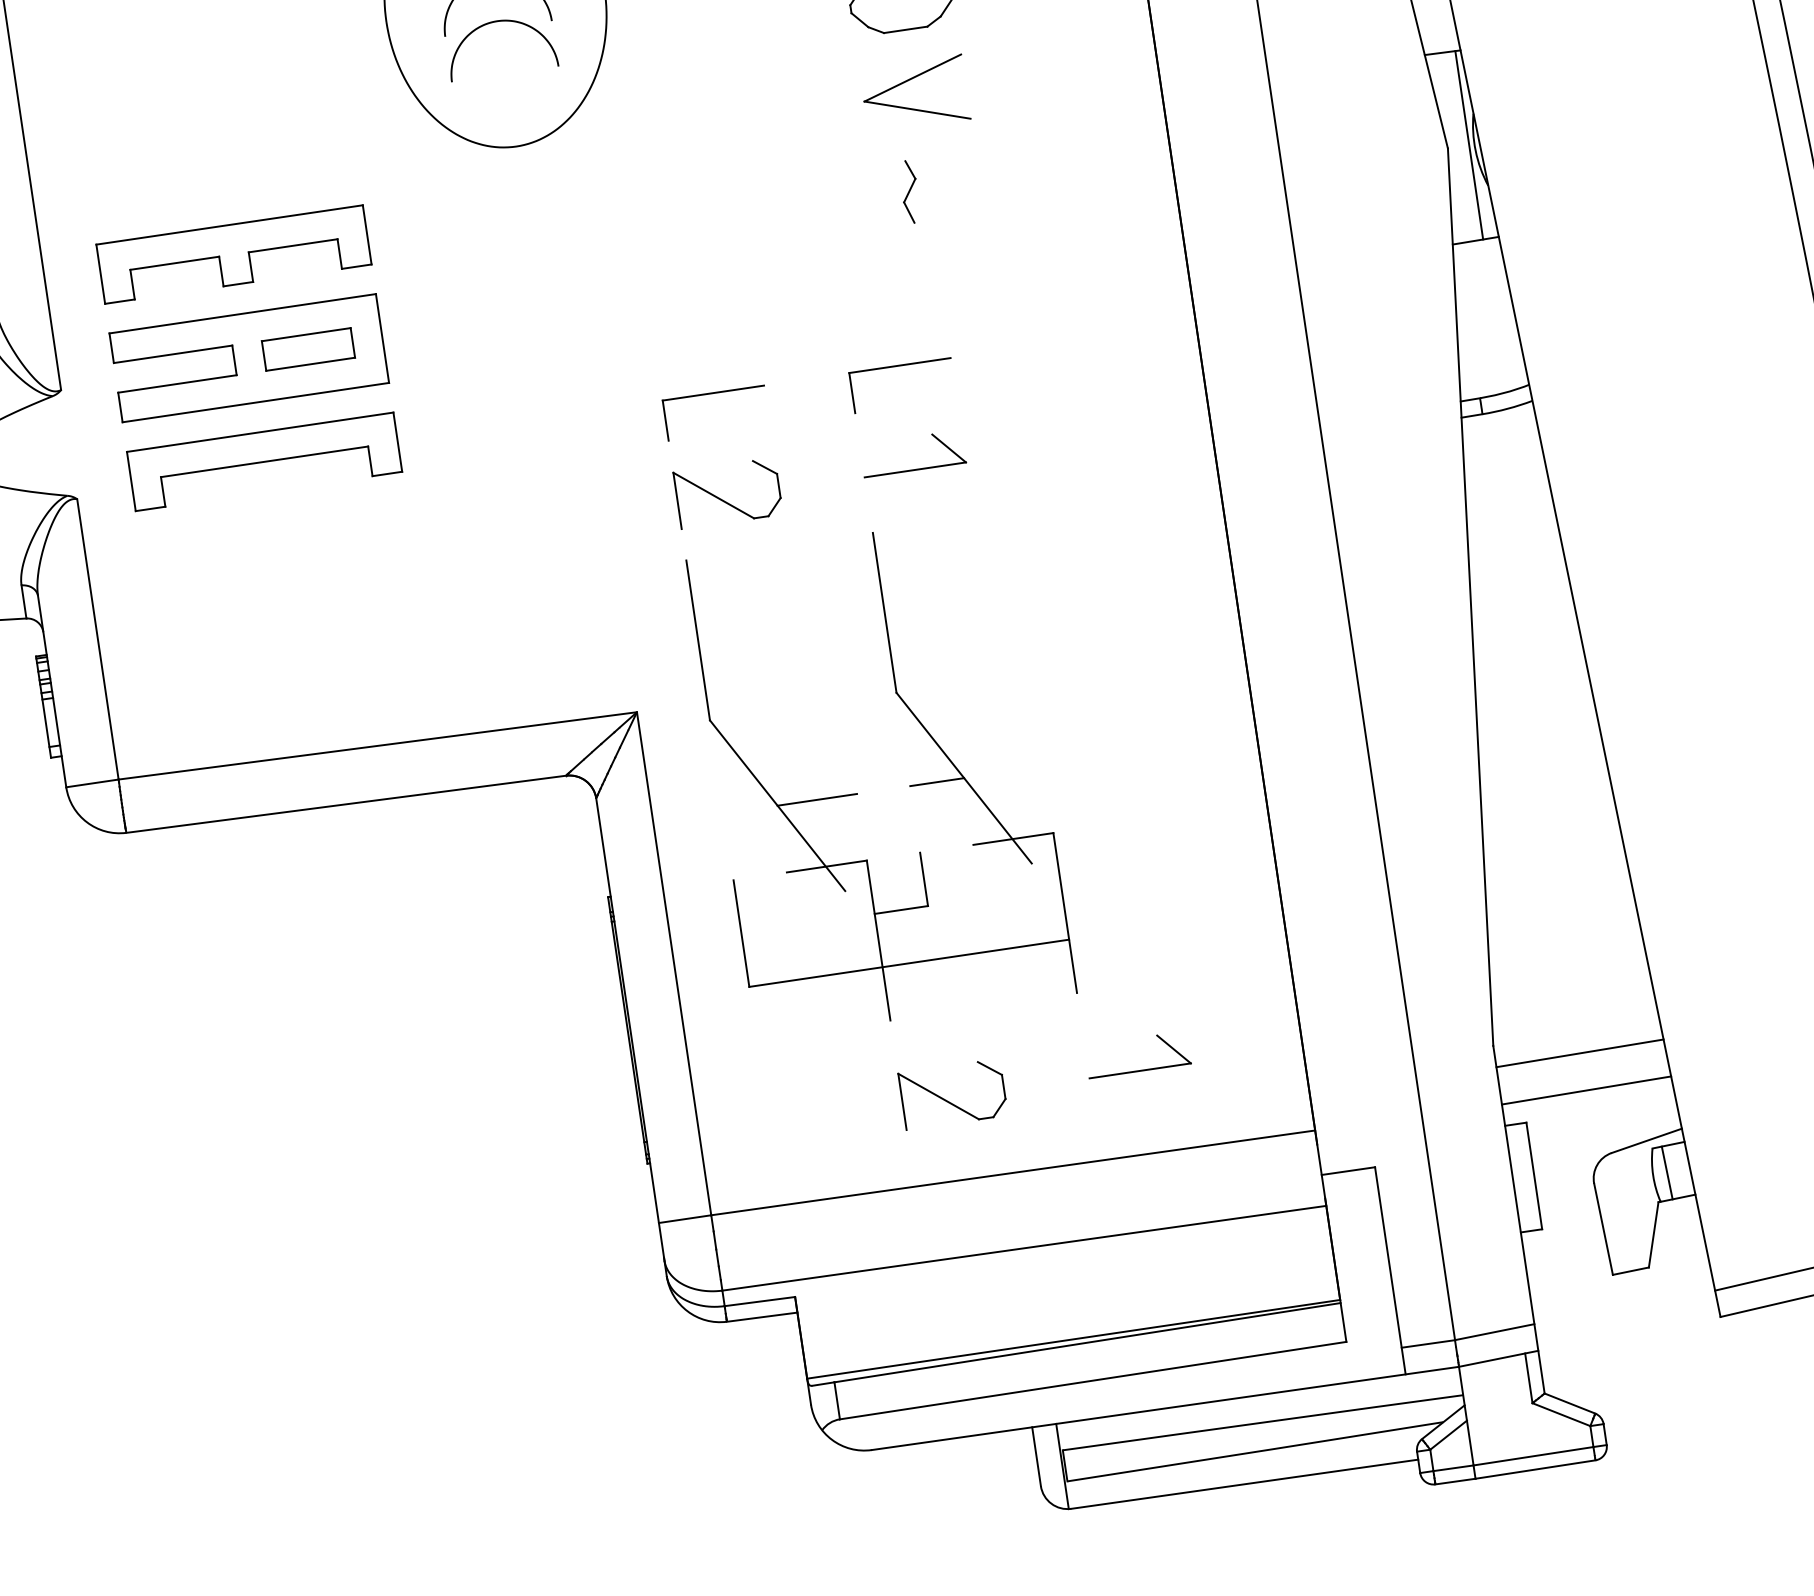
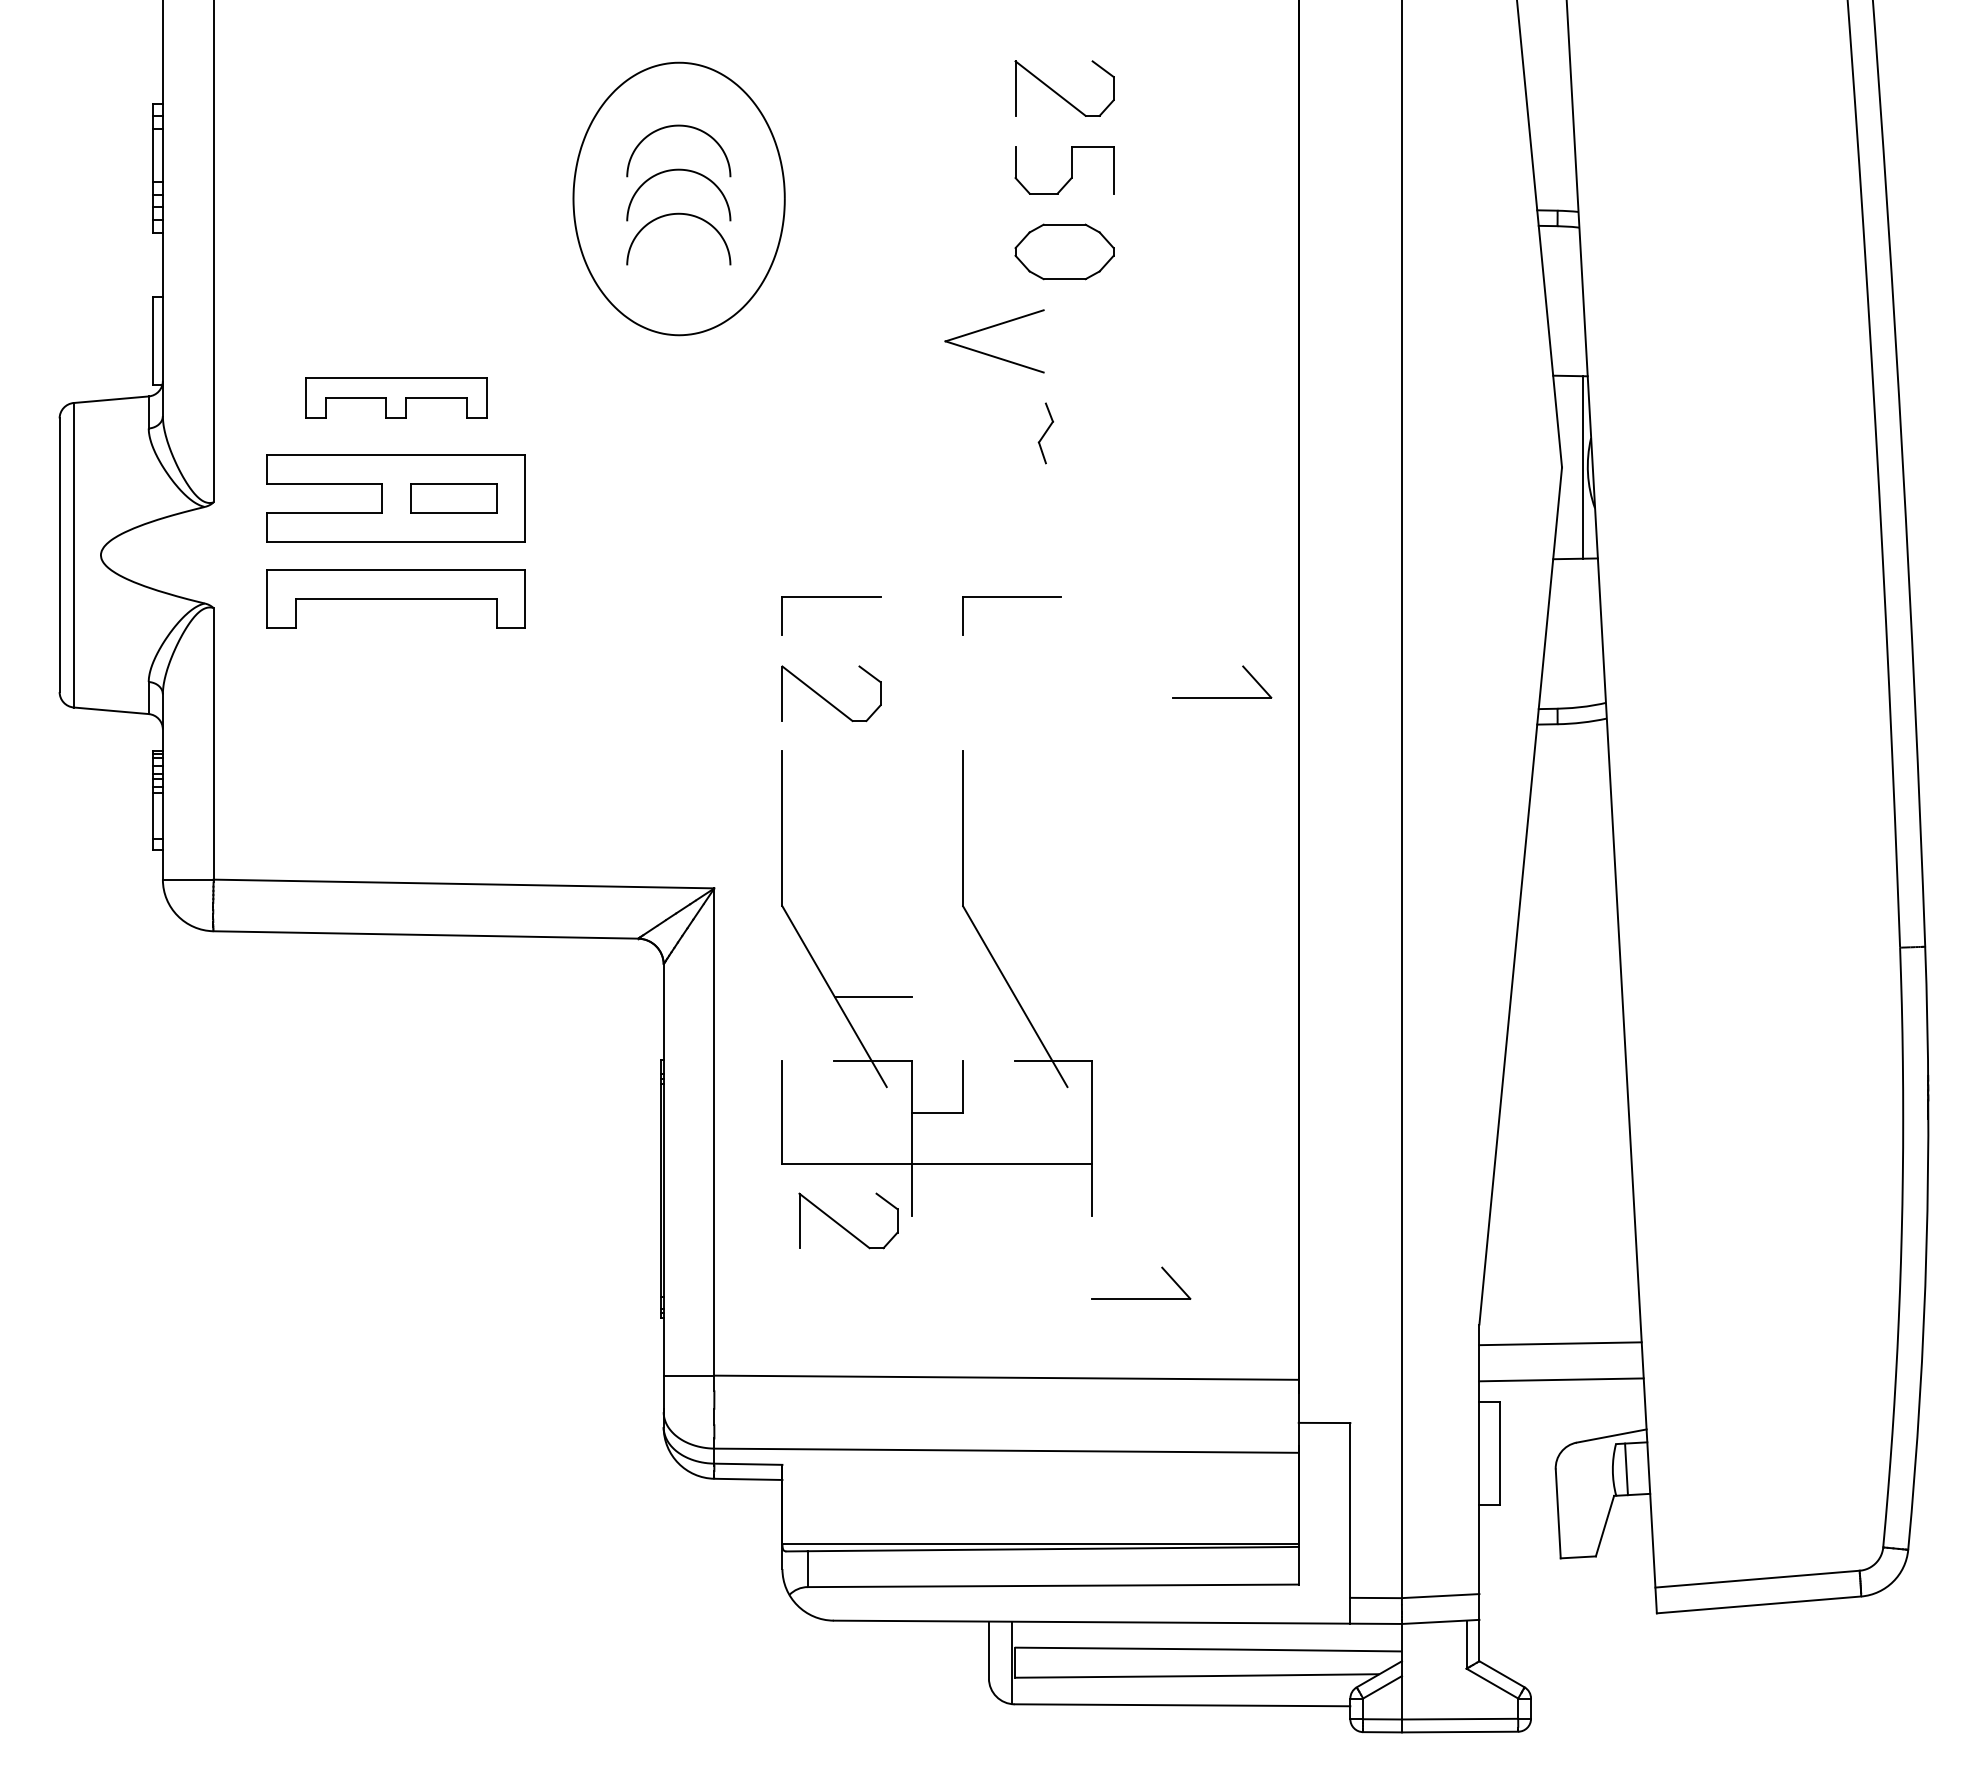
part: (908, 81) -> (990, 328), moved
part: (232, 254) -> (395, 397), size x0.7
part: (915, 469) -> (1222, 697), moved
line: (937, 781) -> (989, 996), removed
part: (947, 1100) -> (842, 1225), moved

